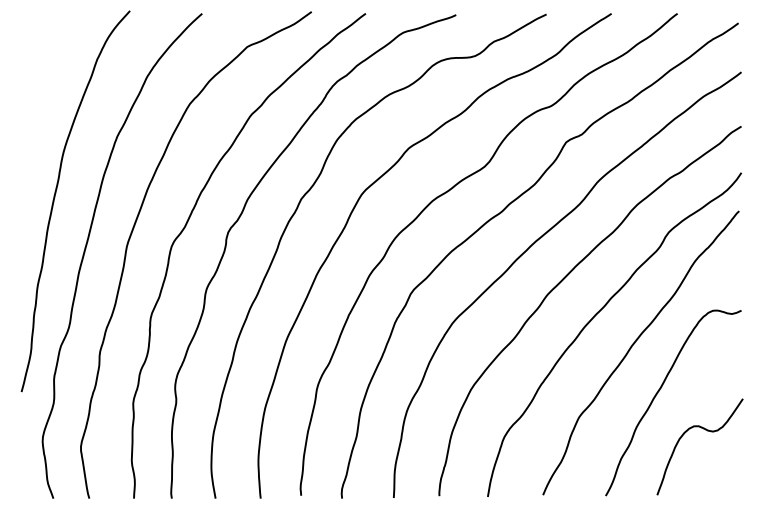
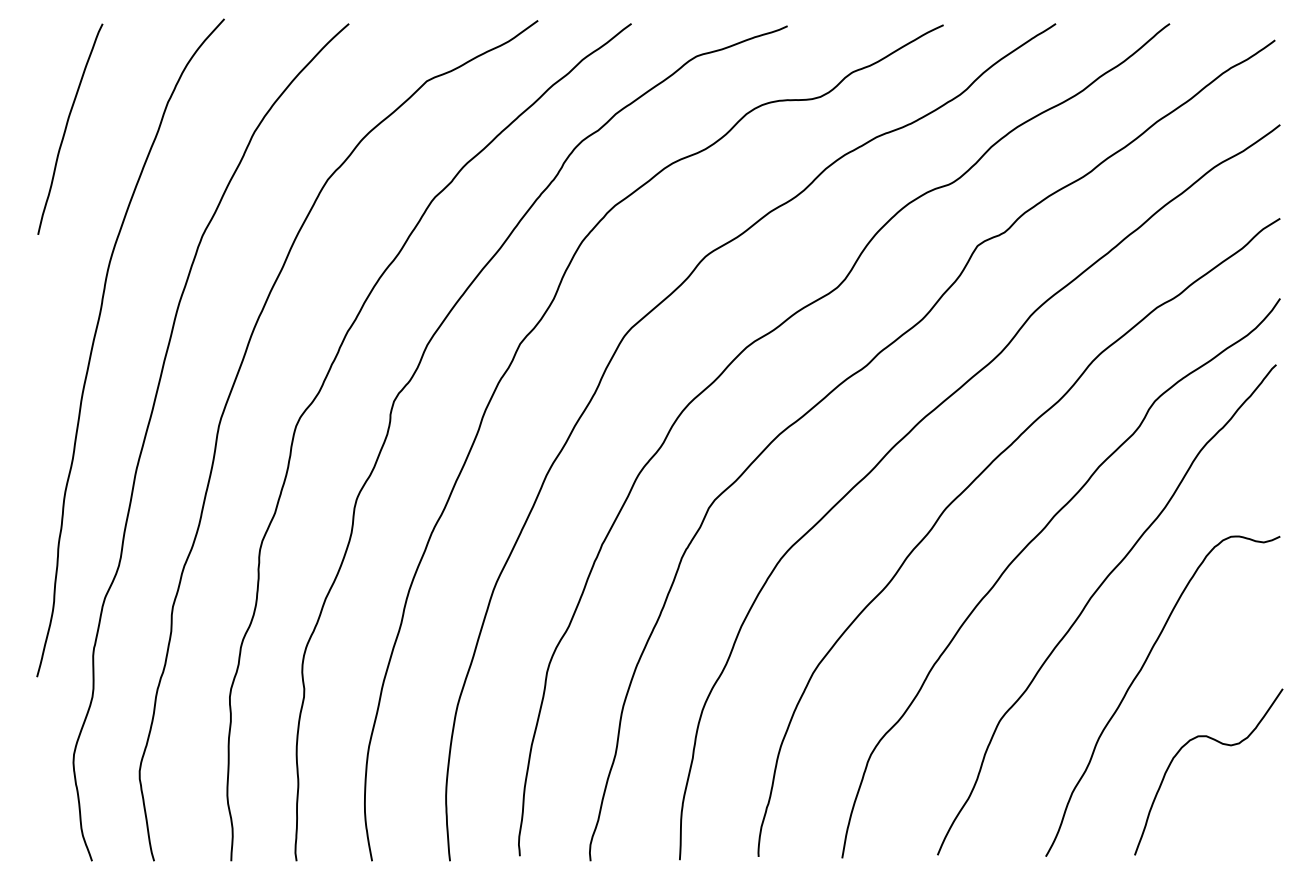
curve: (39, 74) -> (68, 128), added

